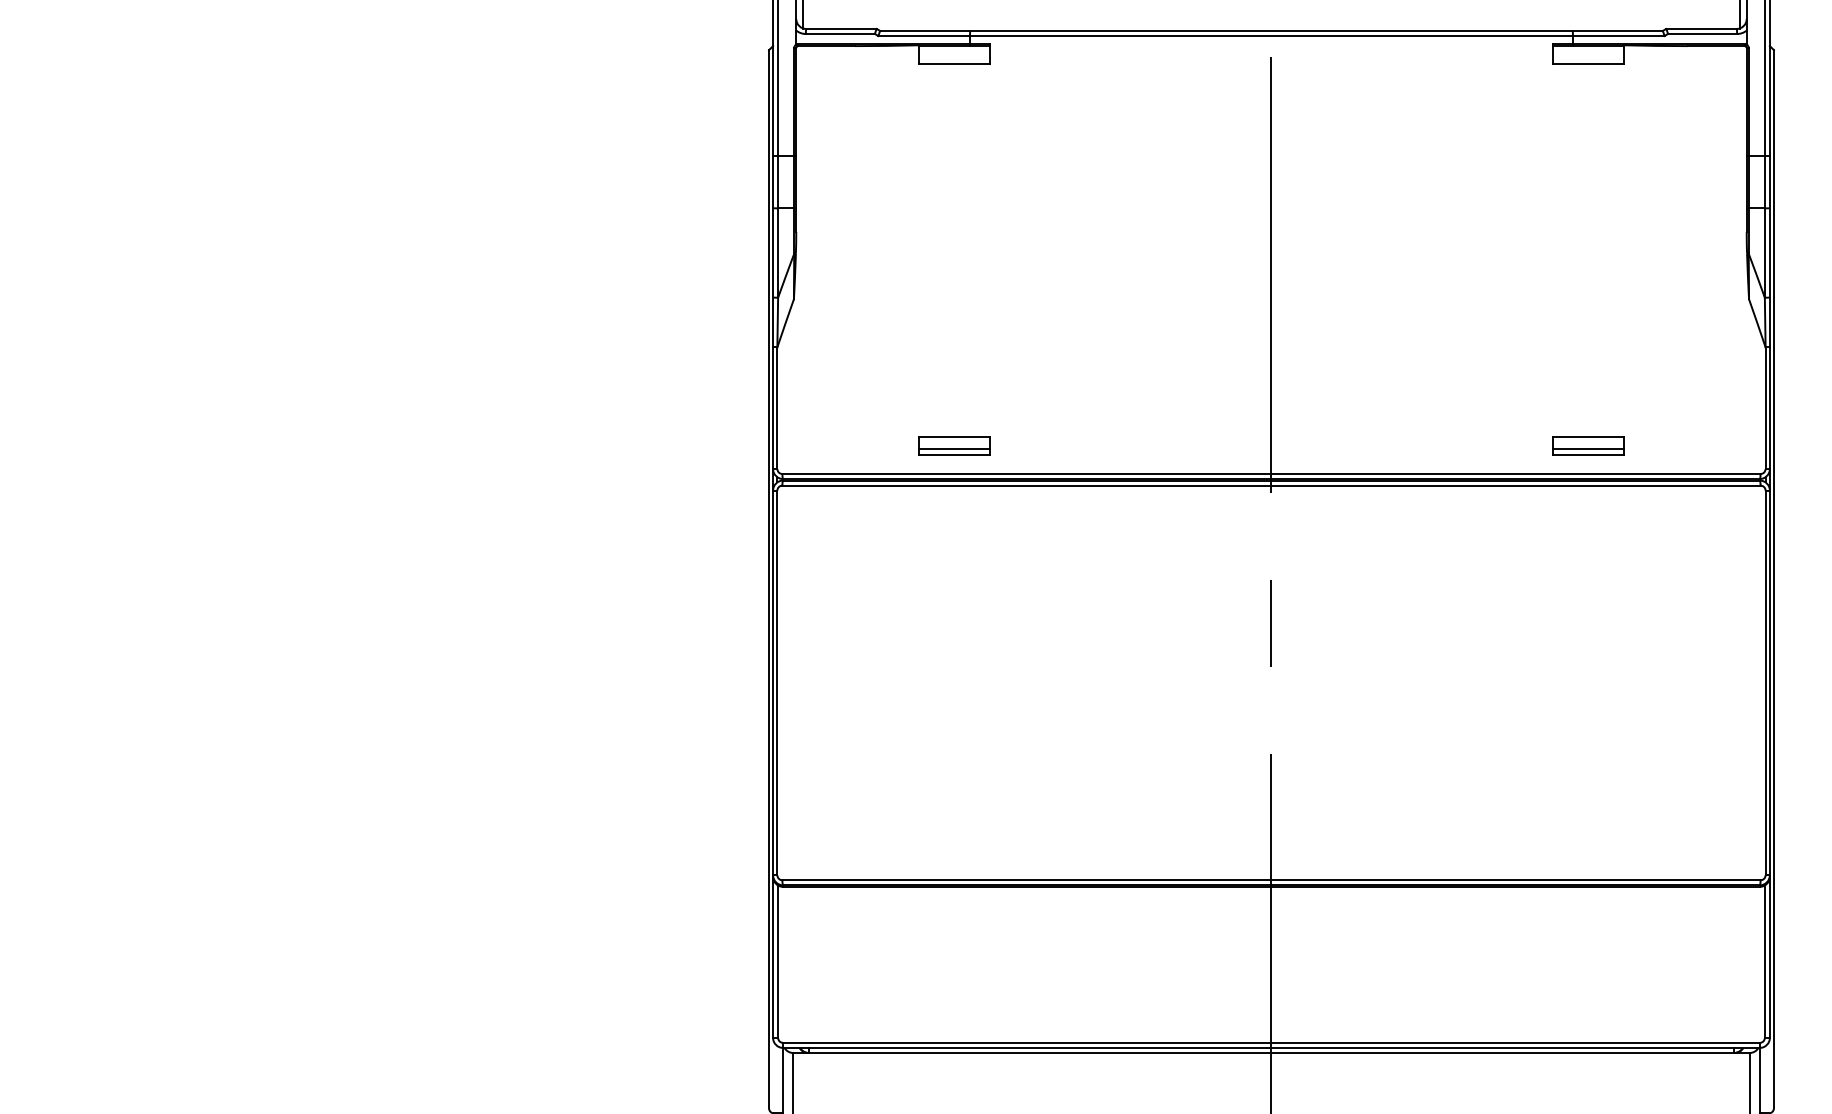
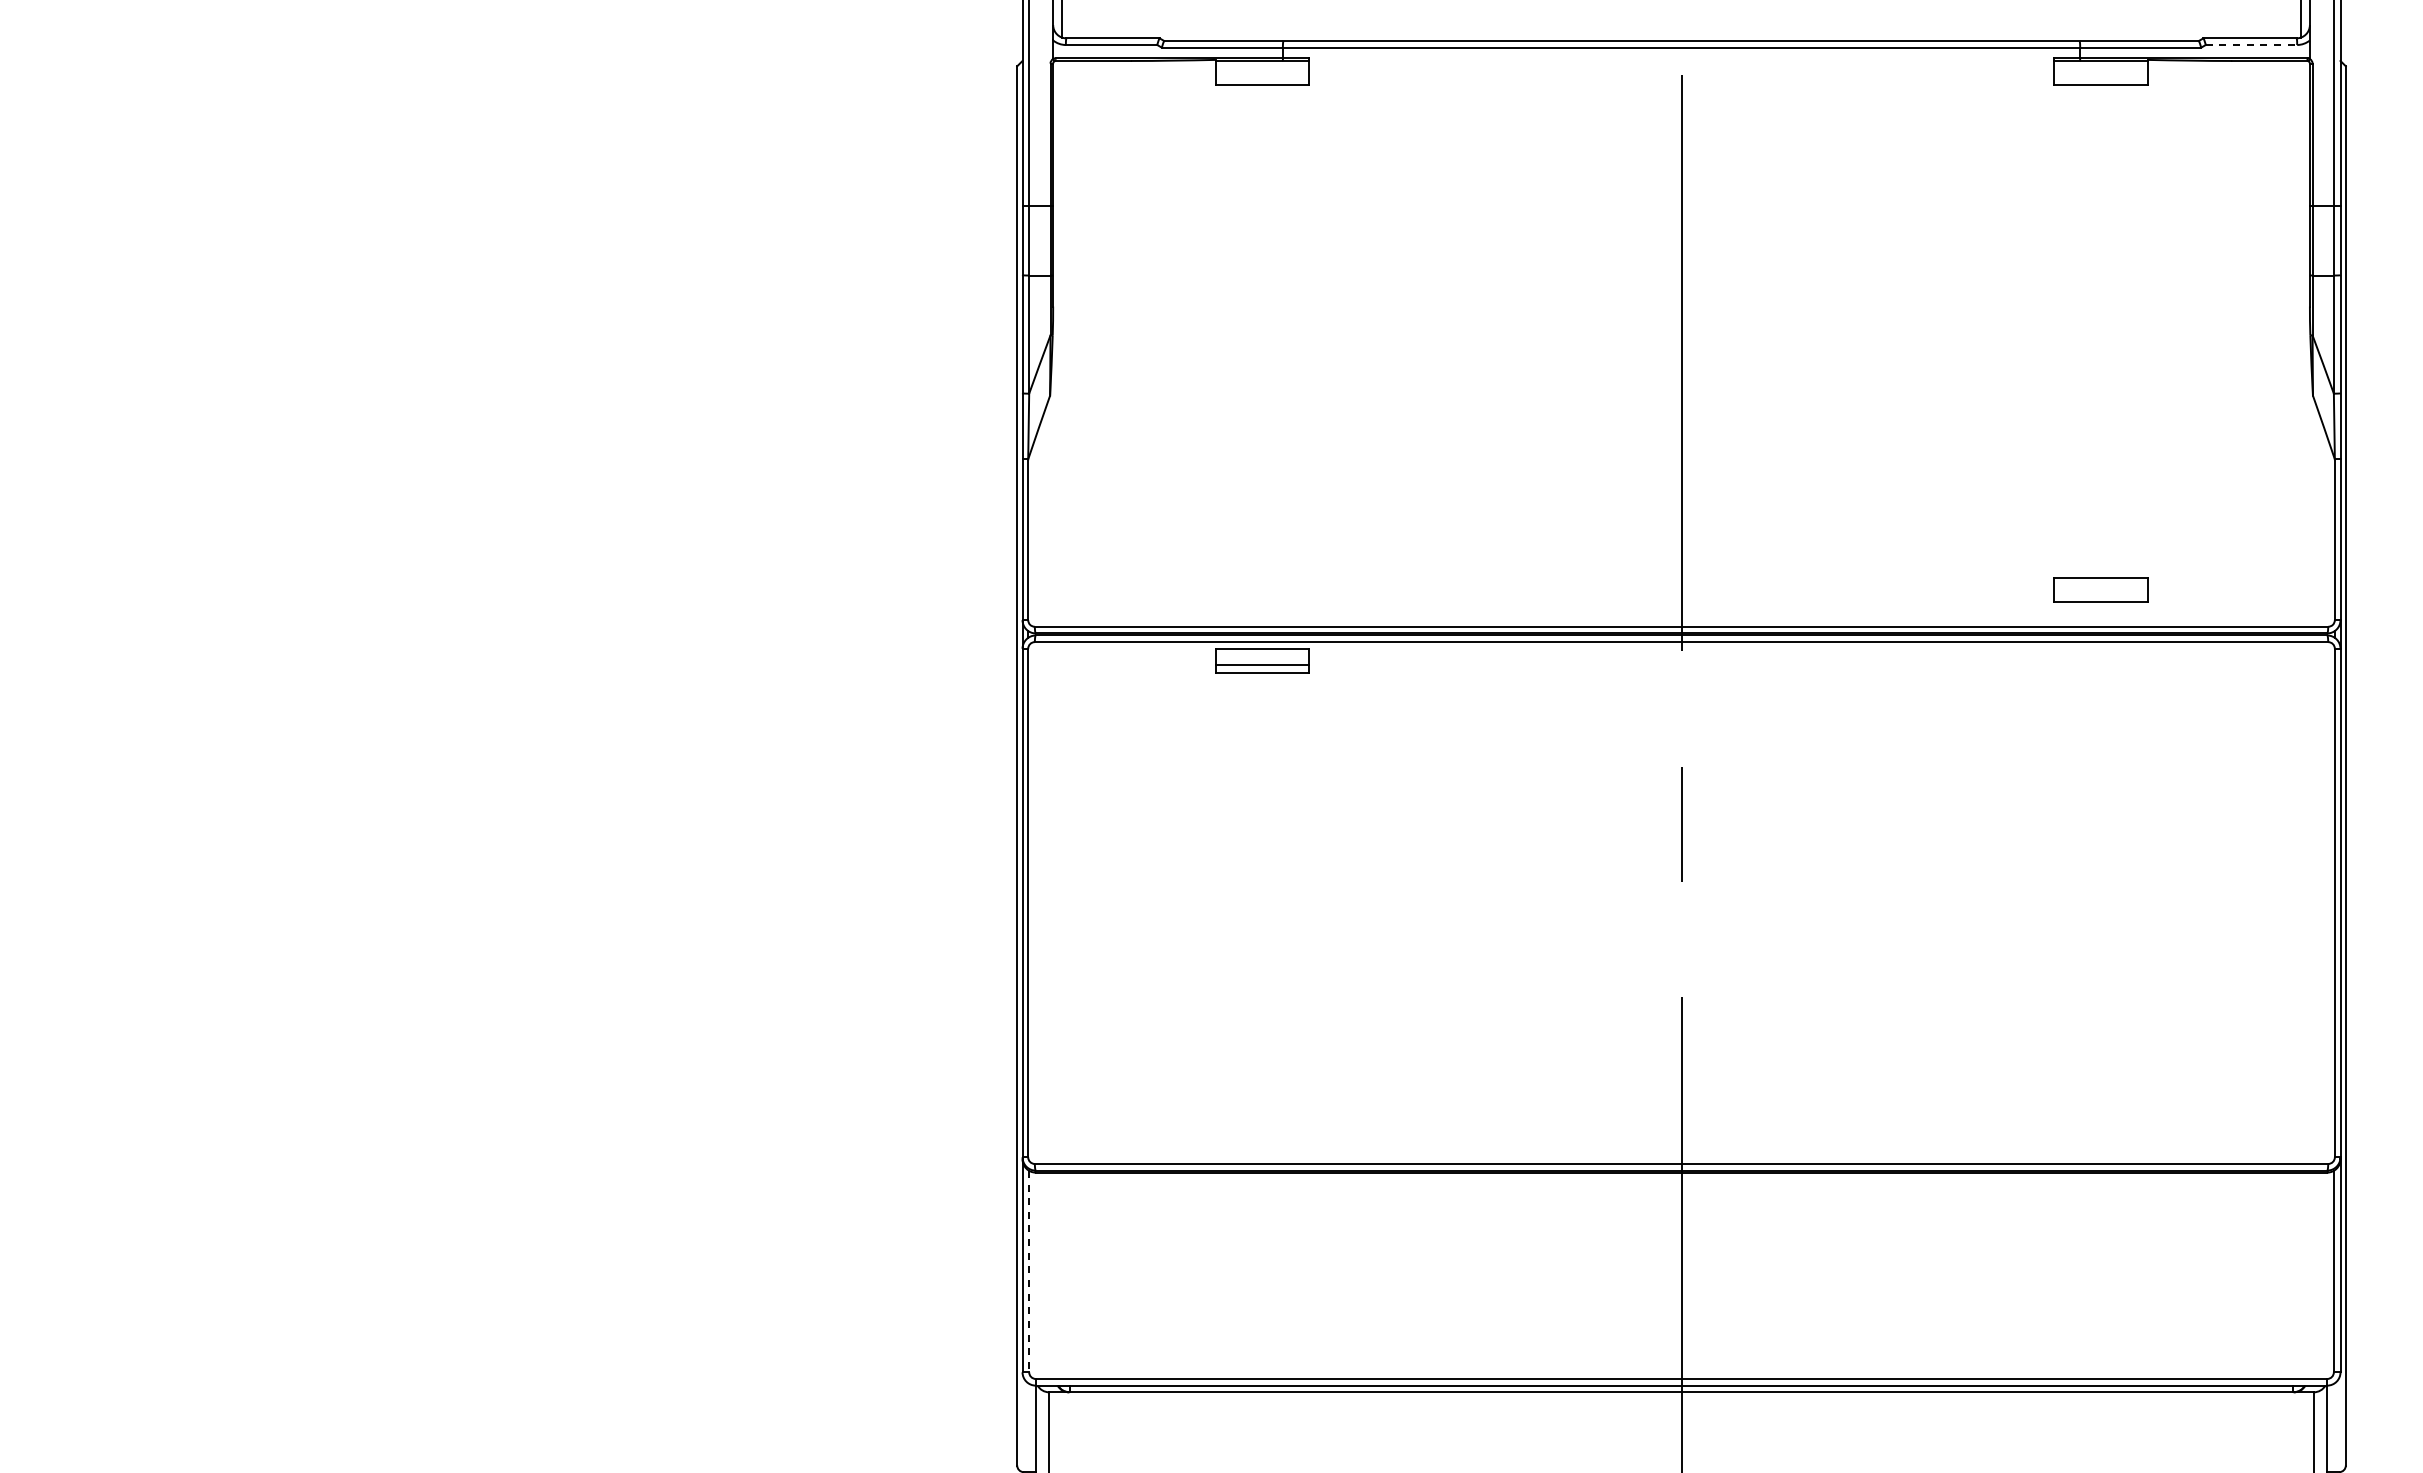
line: (1702, 34) -> (2251, 45), solid -> dashed
part: (954, 445) -> (1262, 660), moved
line: (1588, 448) -> (2100, 593), removed
line: (778, 961) -> (1029, 1271), solid -> dashed

